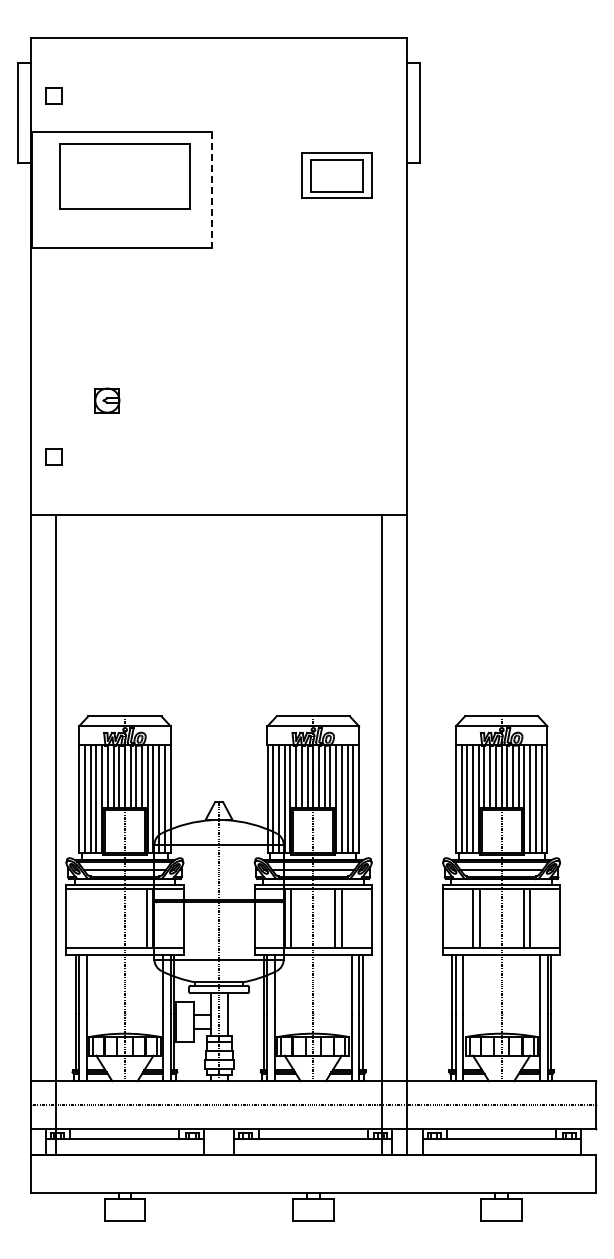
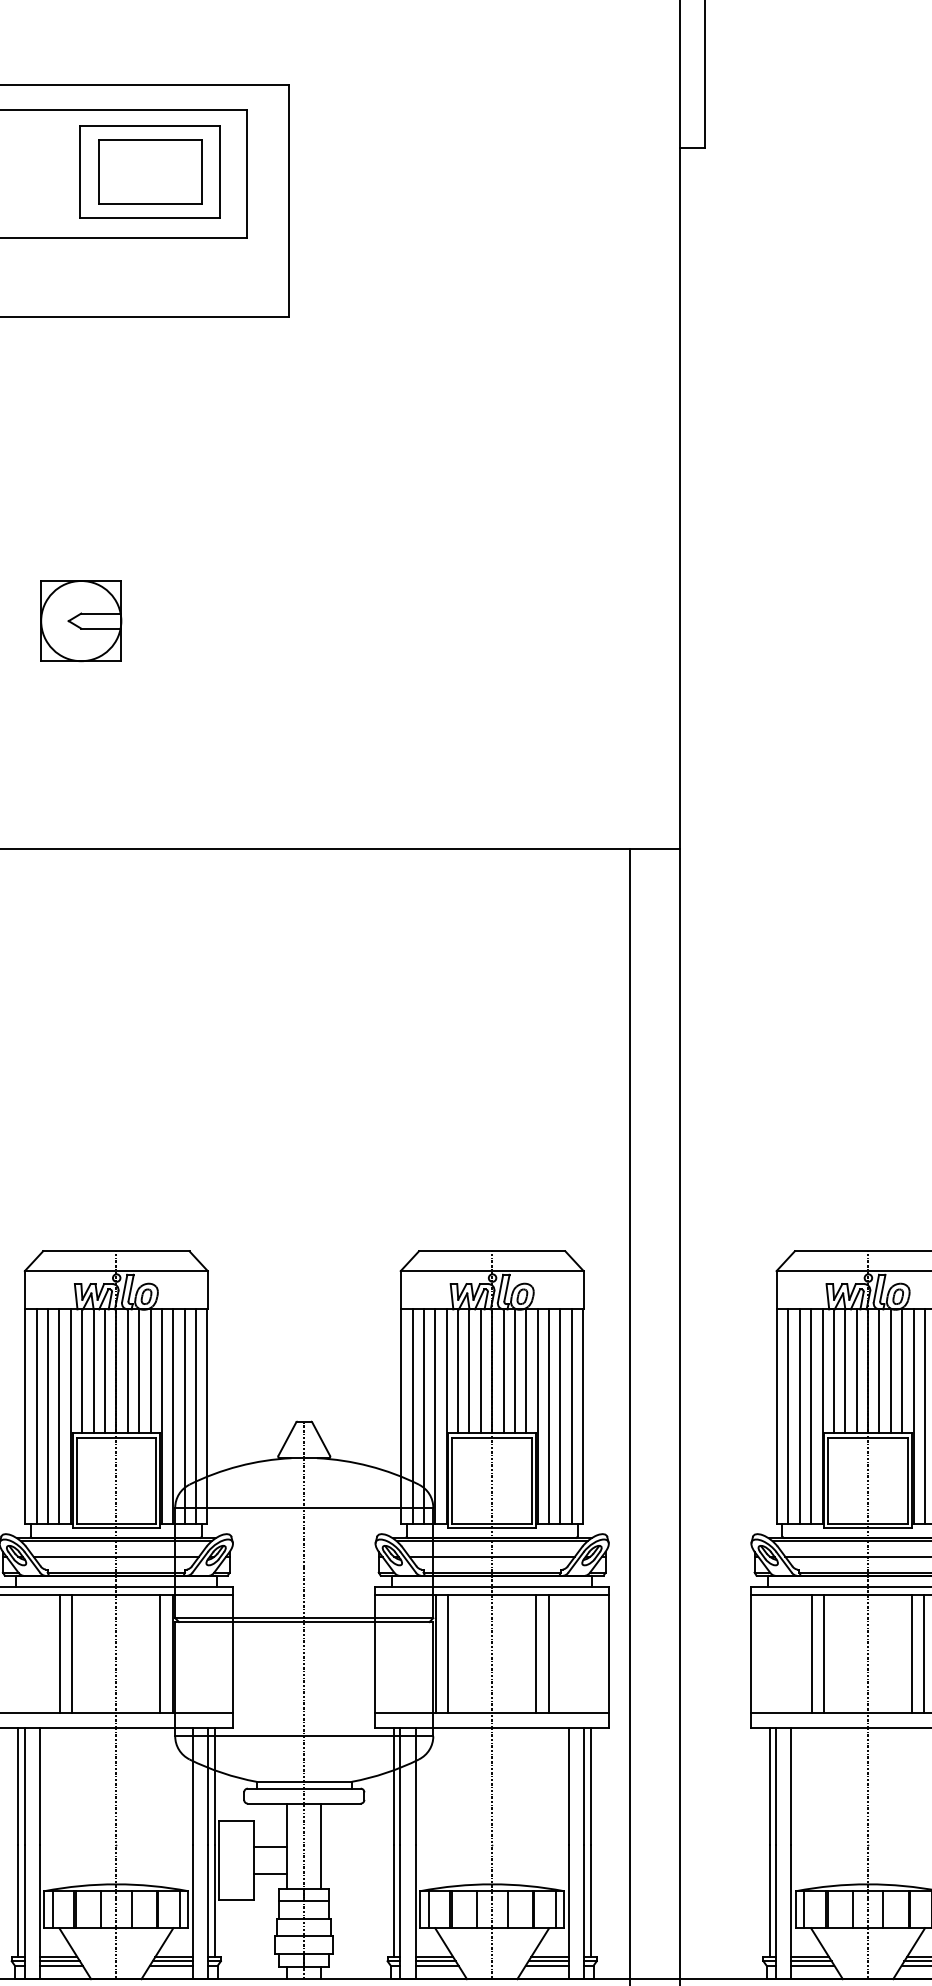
part: (336, 175) -> (149, 171), moved
line: (211, 190) -> (289, 201), dashed -> solid
part: (107, 400) -> (81, 620), size x1.67
line: (96, 917) -> (59, 1652), added
line: (102, 917) -> (71, 1652), added

